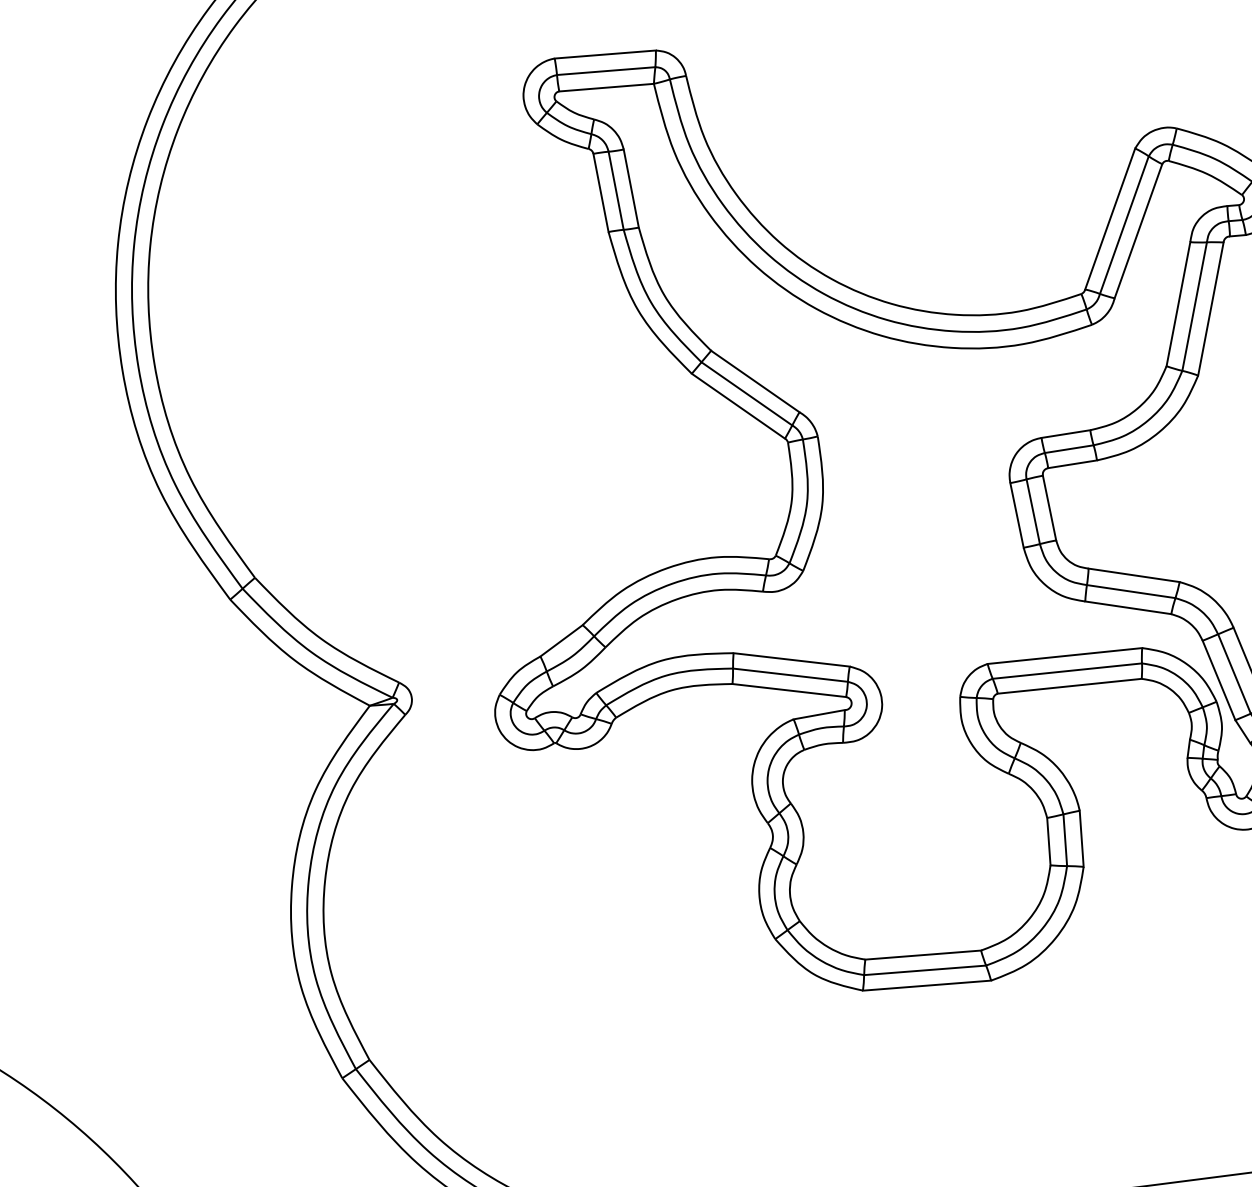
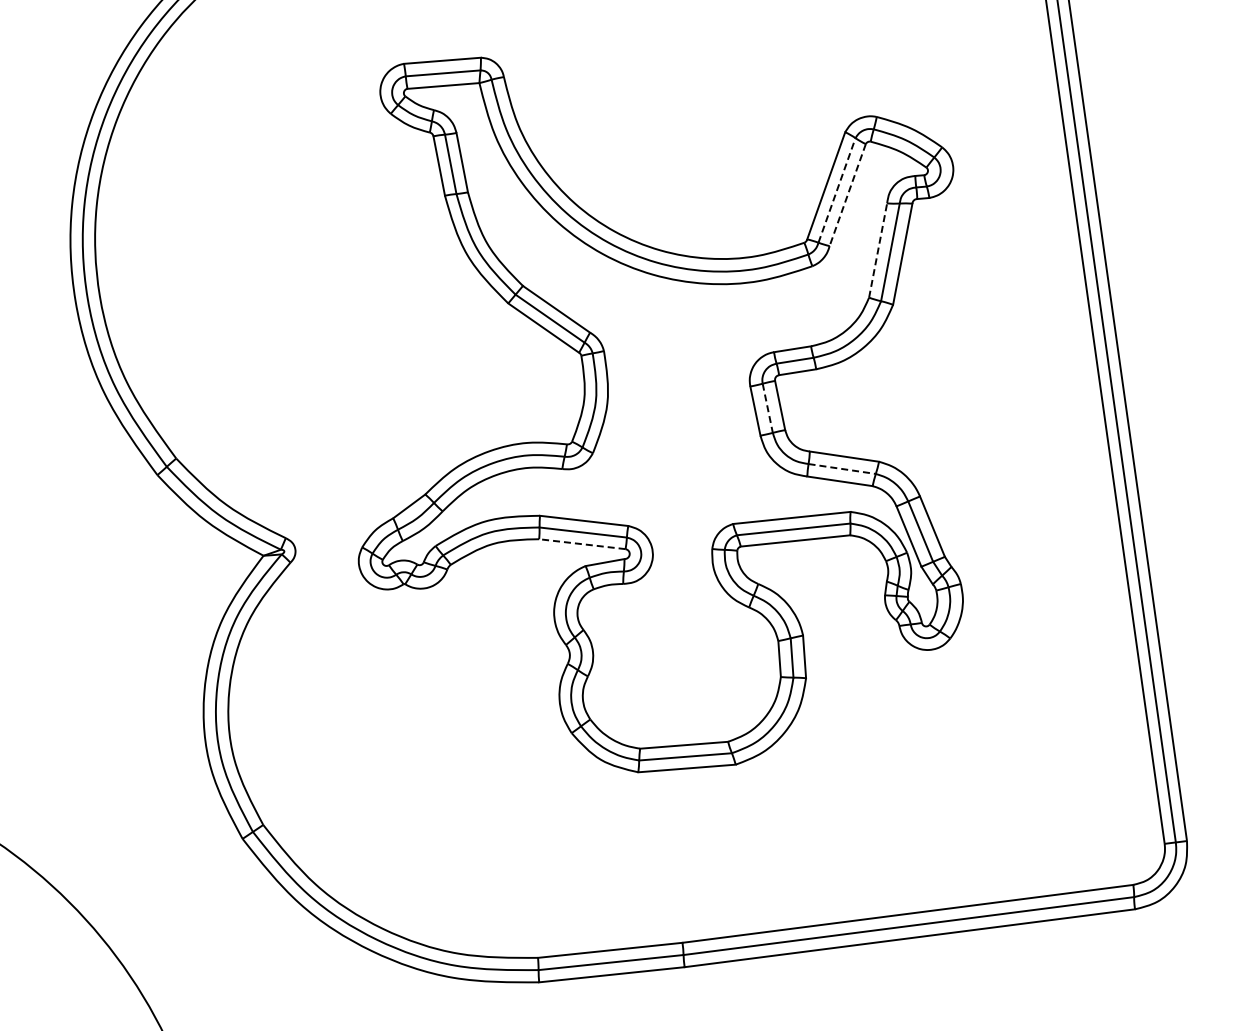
line: (1125, 225) -> (837, 190), solid -> dashed
line: (1138, 231) -> (847, 195), solid -> dashed
line: (1178, 304) -> (878, 250), solid -> dashed
line: (1032, 512) -> (767, 408), solid -> dashed
line: (1131, 592) -> (842, 469), solid -> dashed
line: (788, 690) -> (581, 544), solid -> dashed

